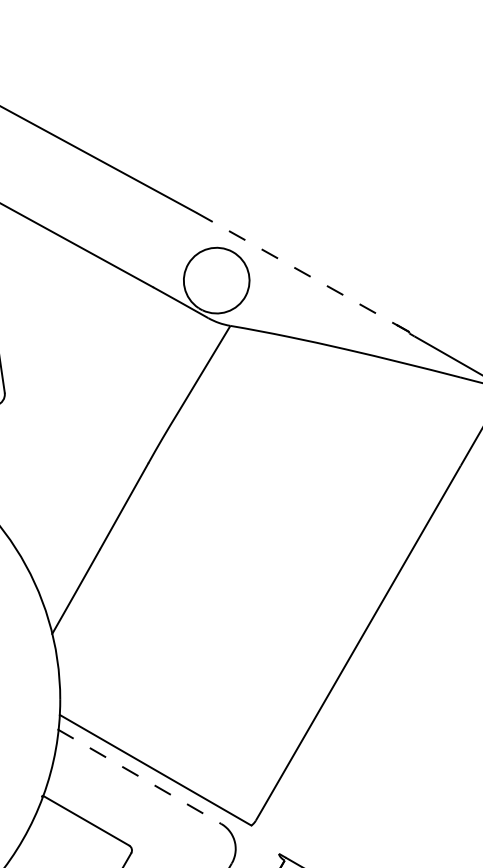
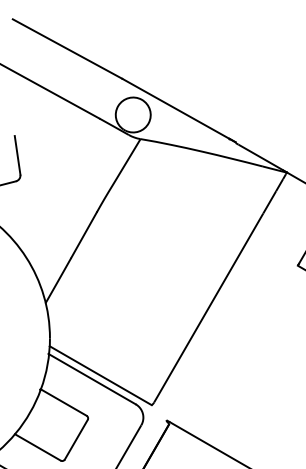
line: (301, 272) -> (178, 110), dashed -> solid
line: (140, 777) -> (92, 379), dashed -> solid

